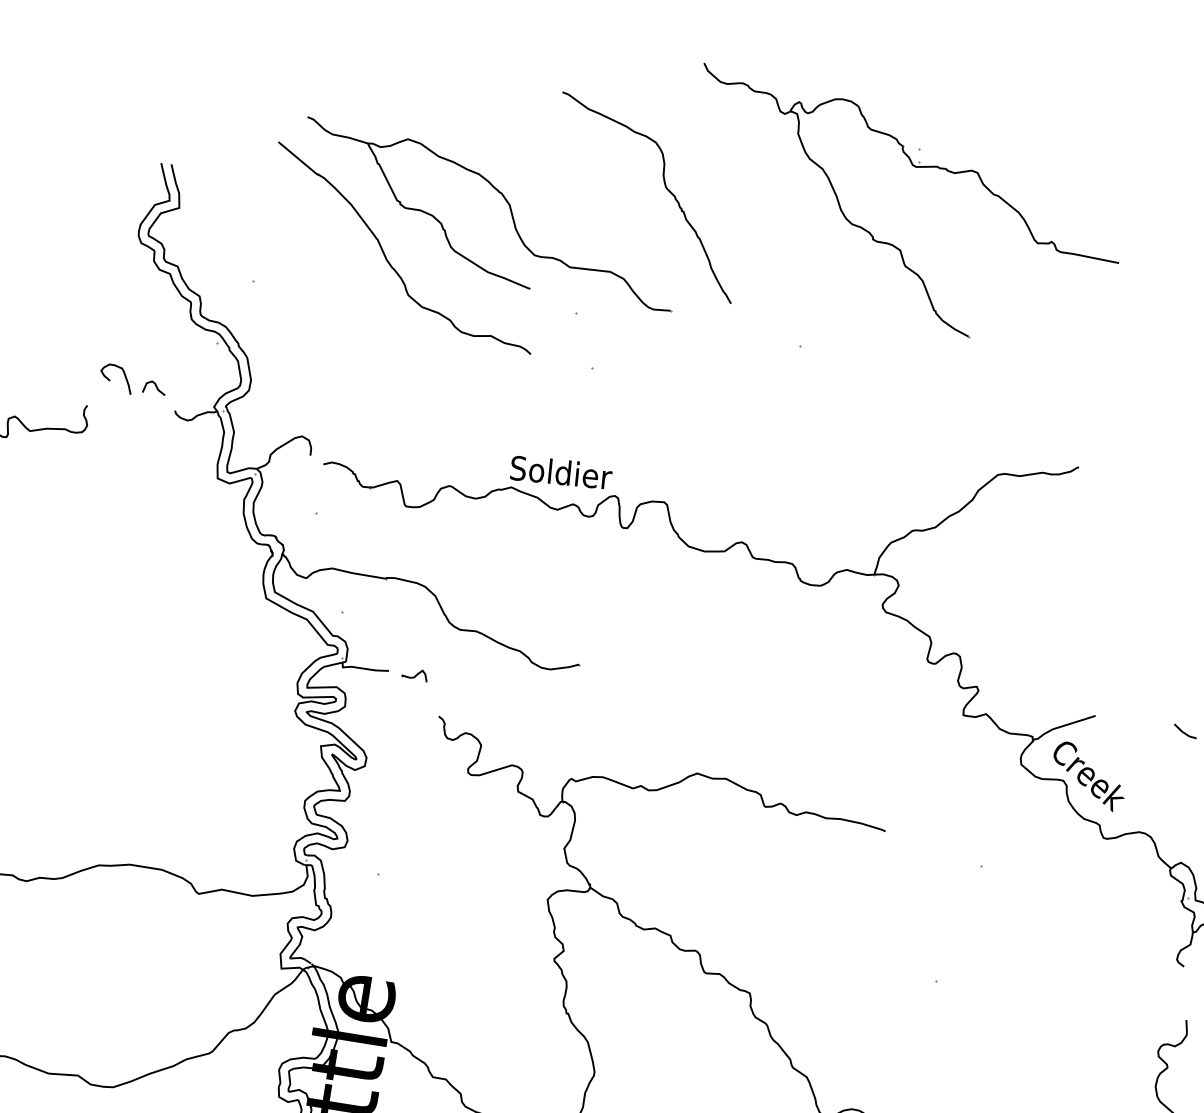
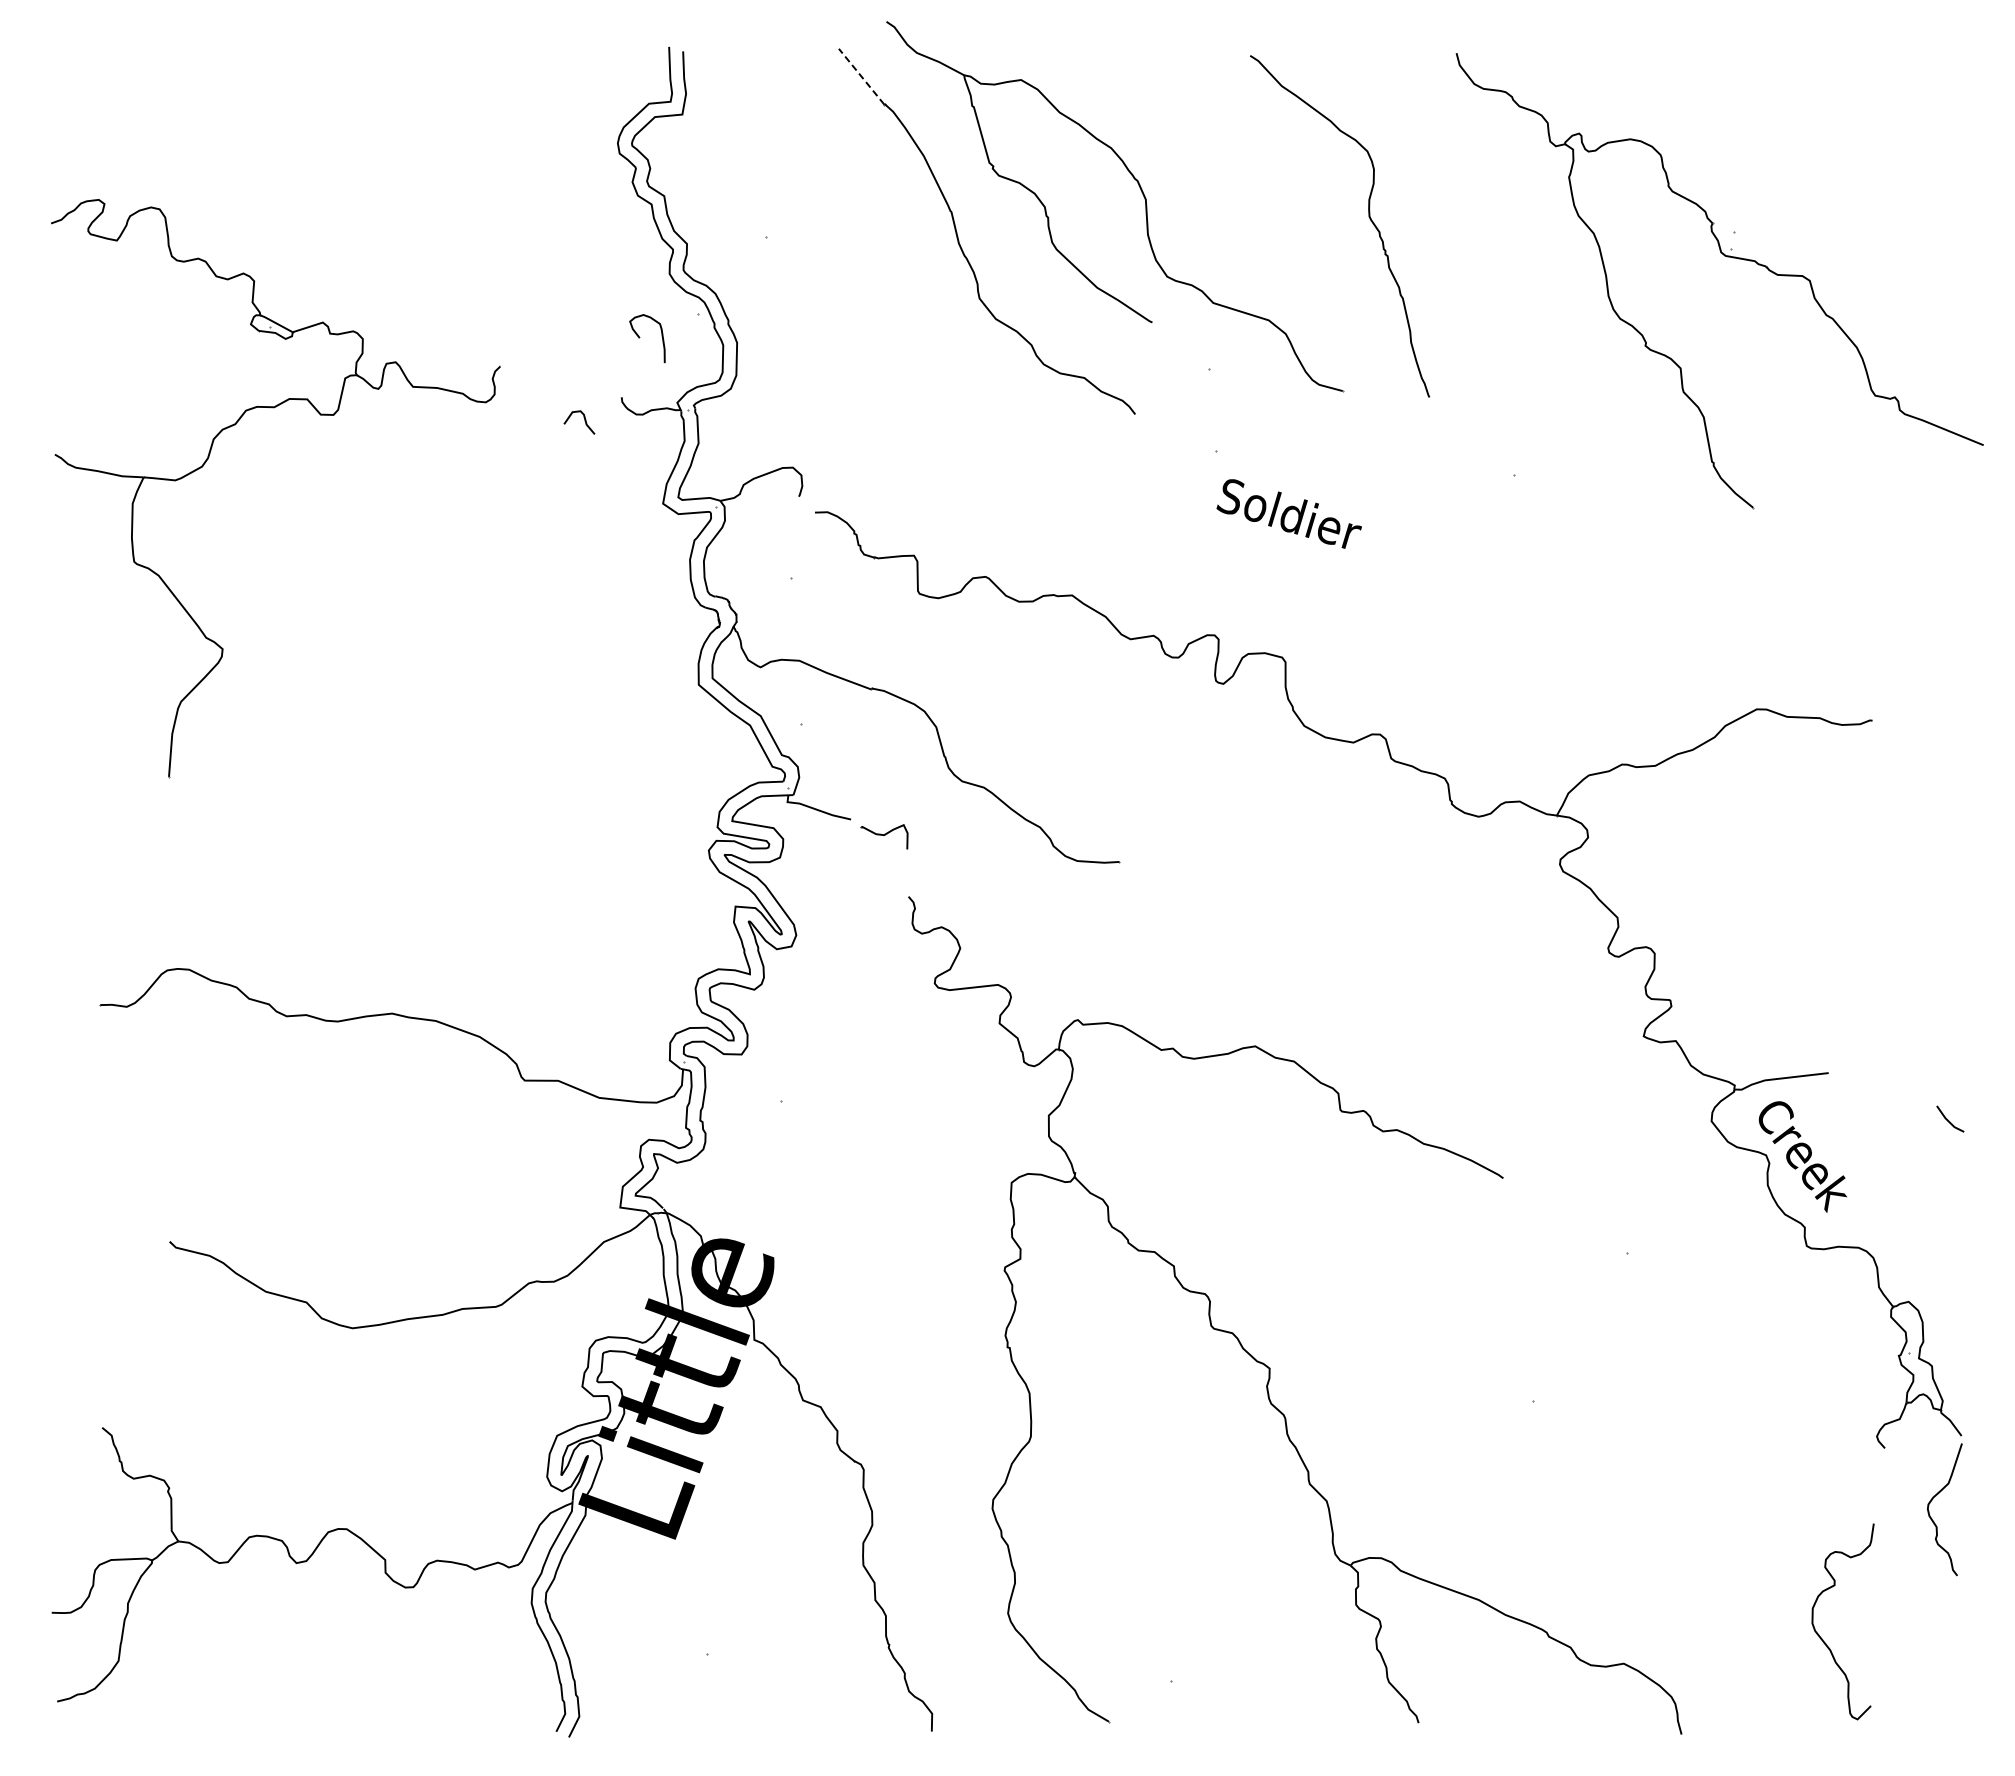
line: (297, 158) -> (861, 76), solid -> dashed
curve: (110, 380) -> (640, 337), moved
curve: (156, 388) -> (584, 421), moved
text: (560, 472) -> (1288, 513), moved
part: (414, 678) -> (884, 836), size x1.4

